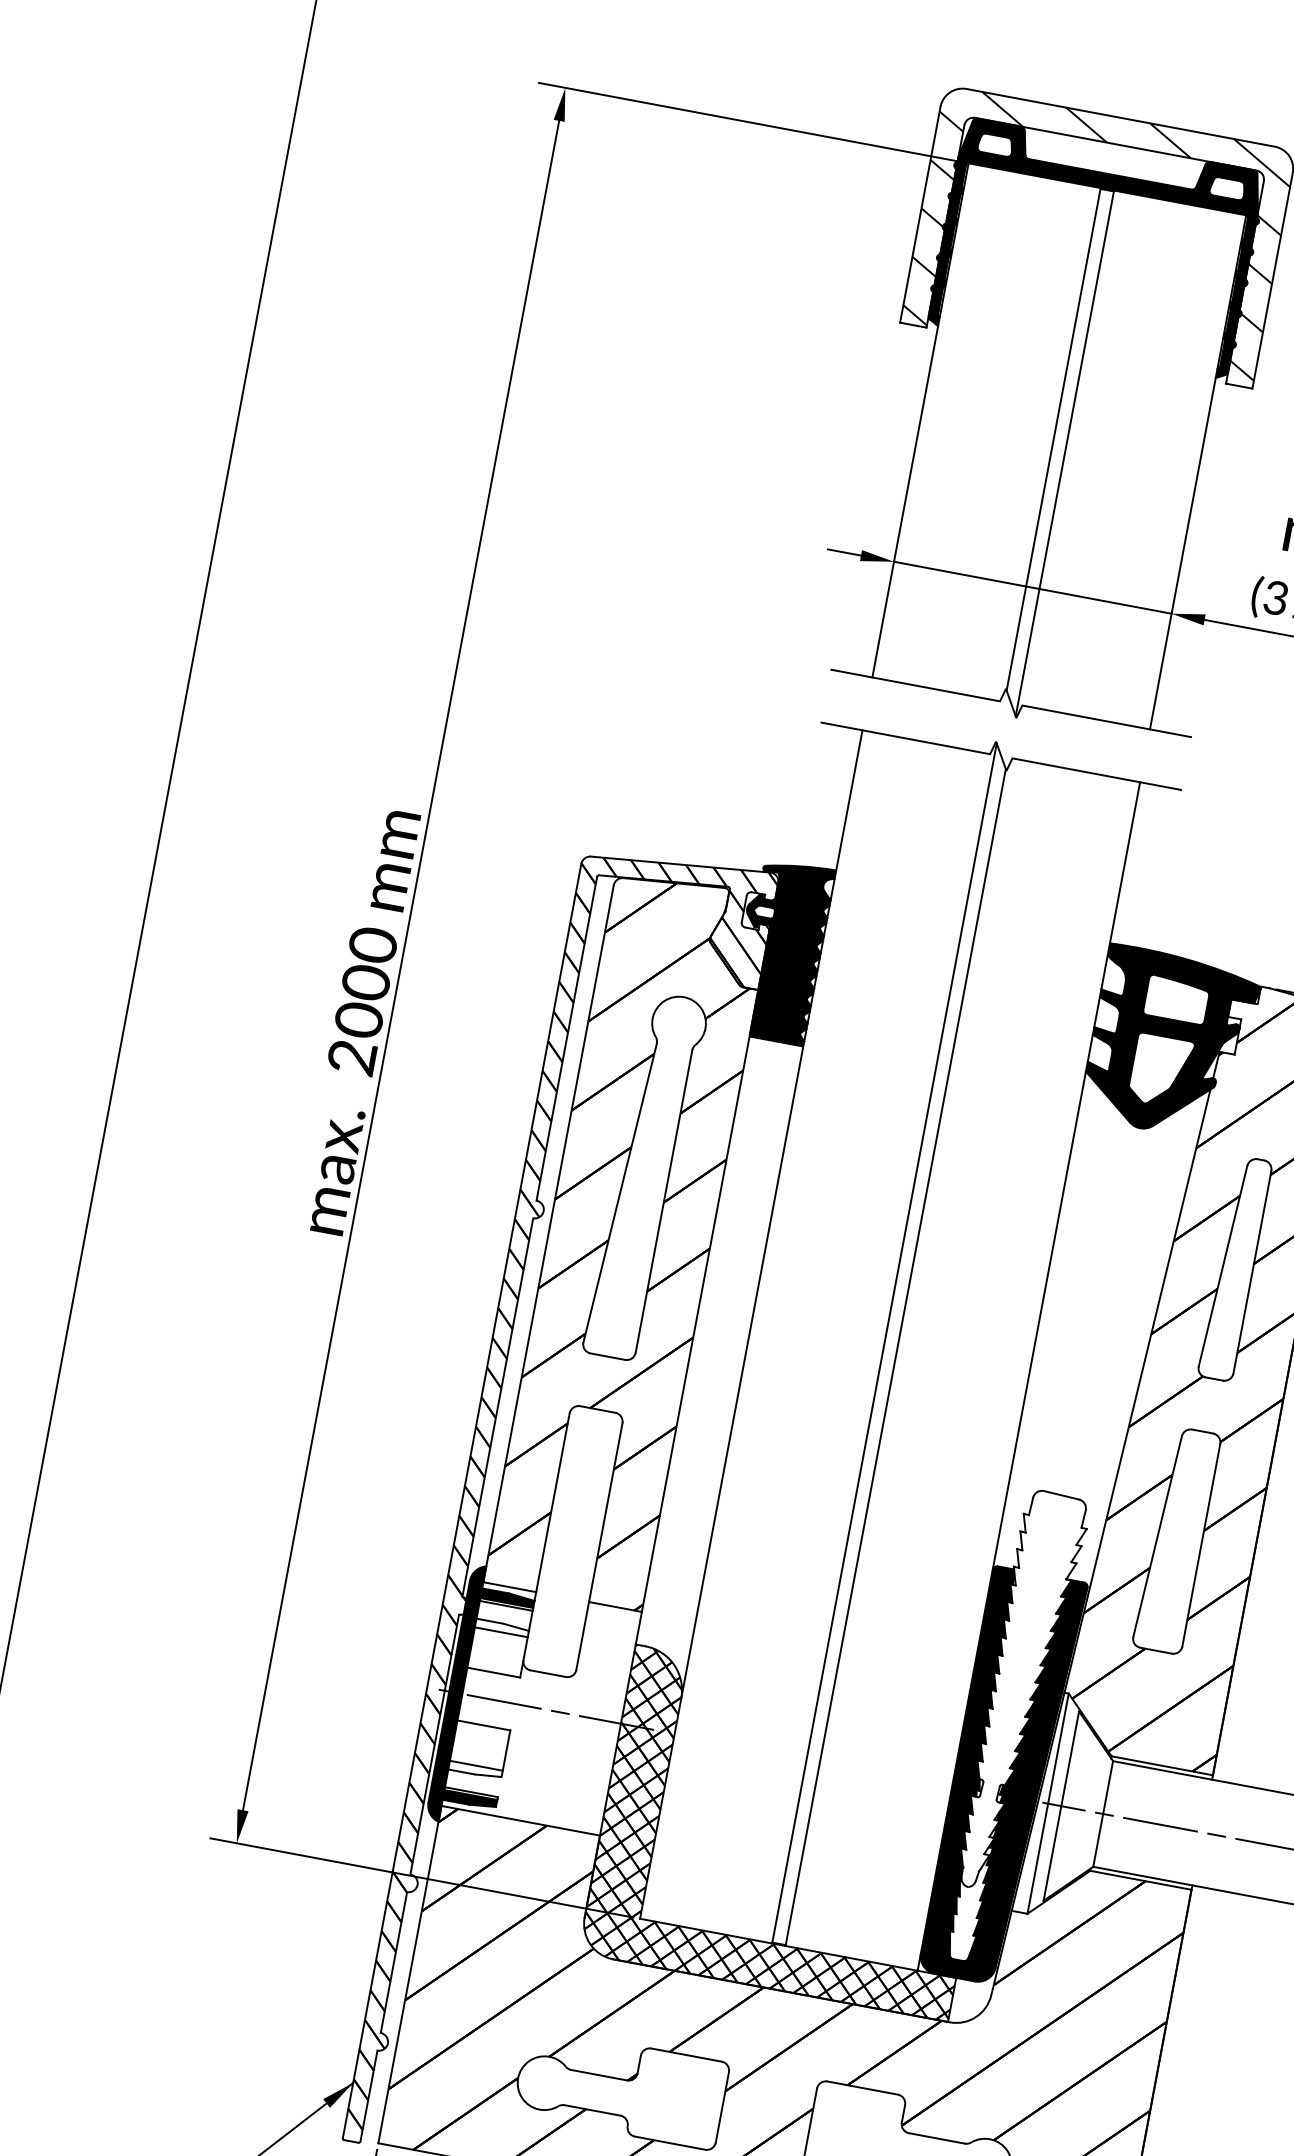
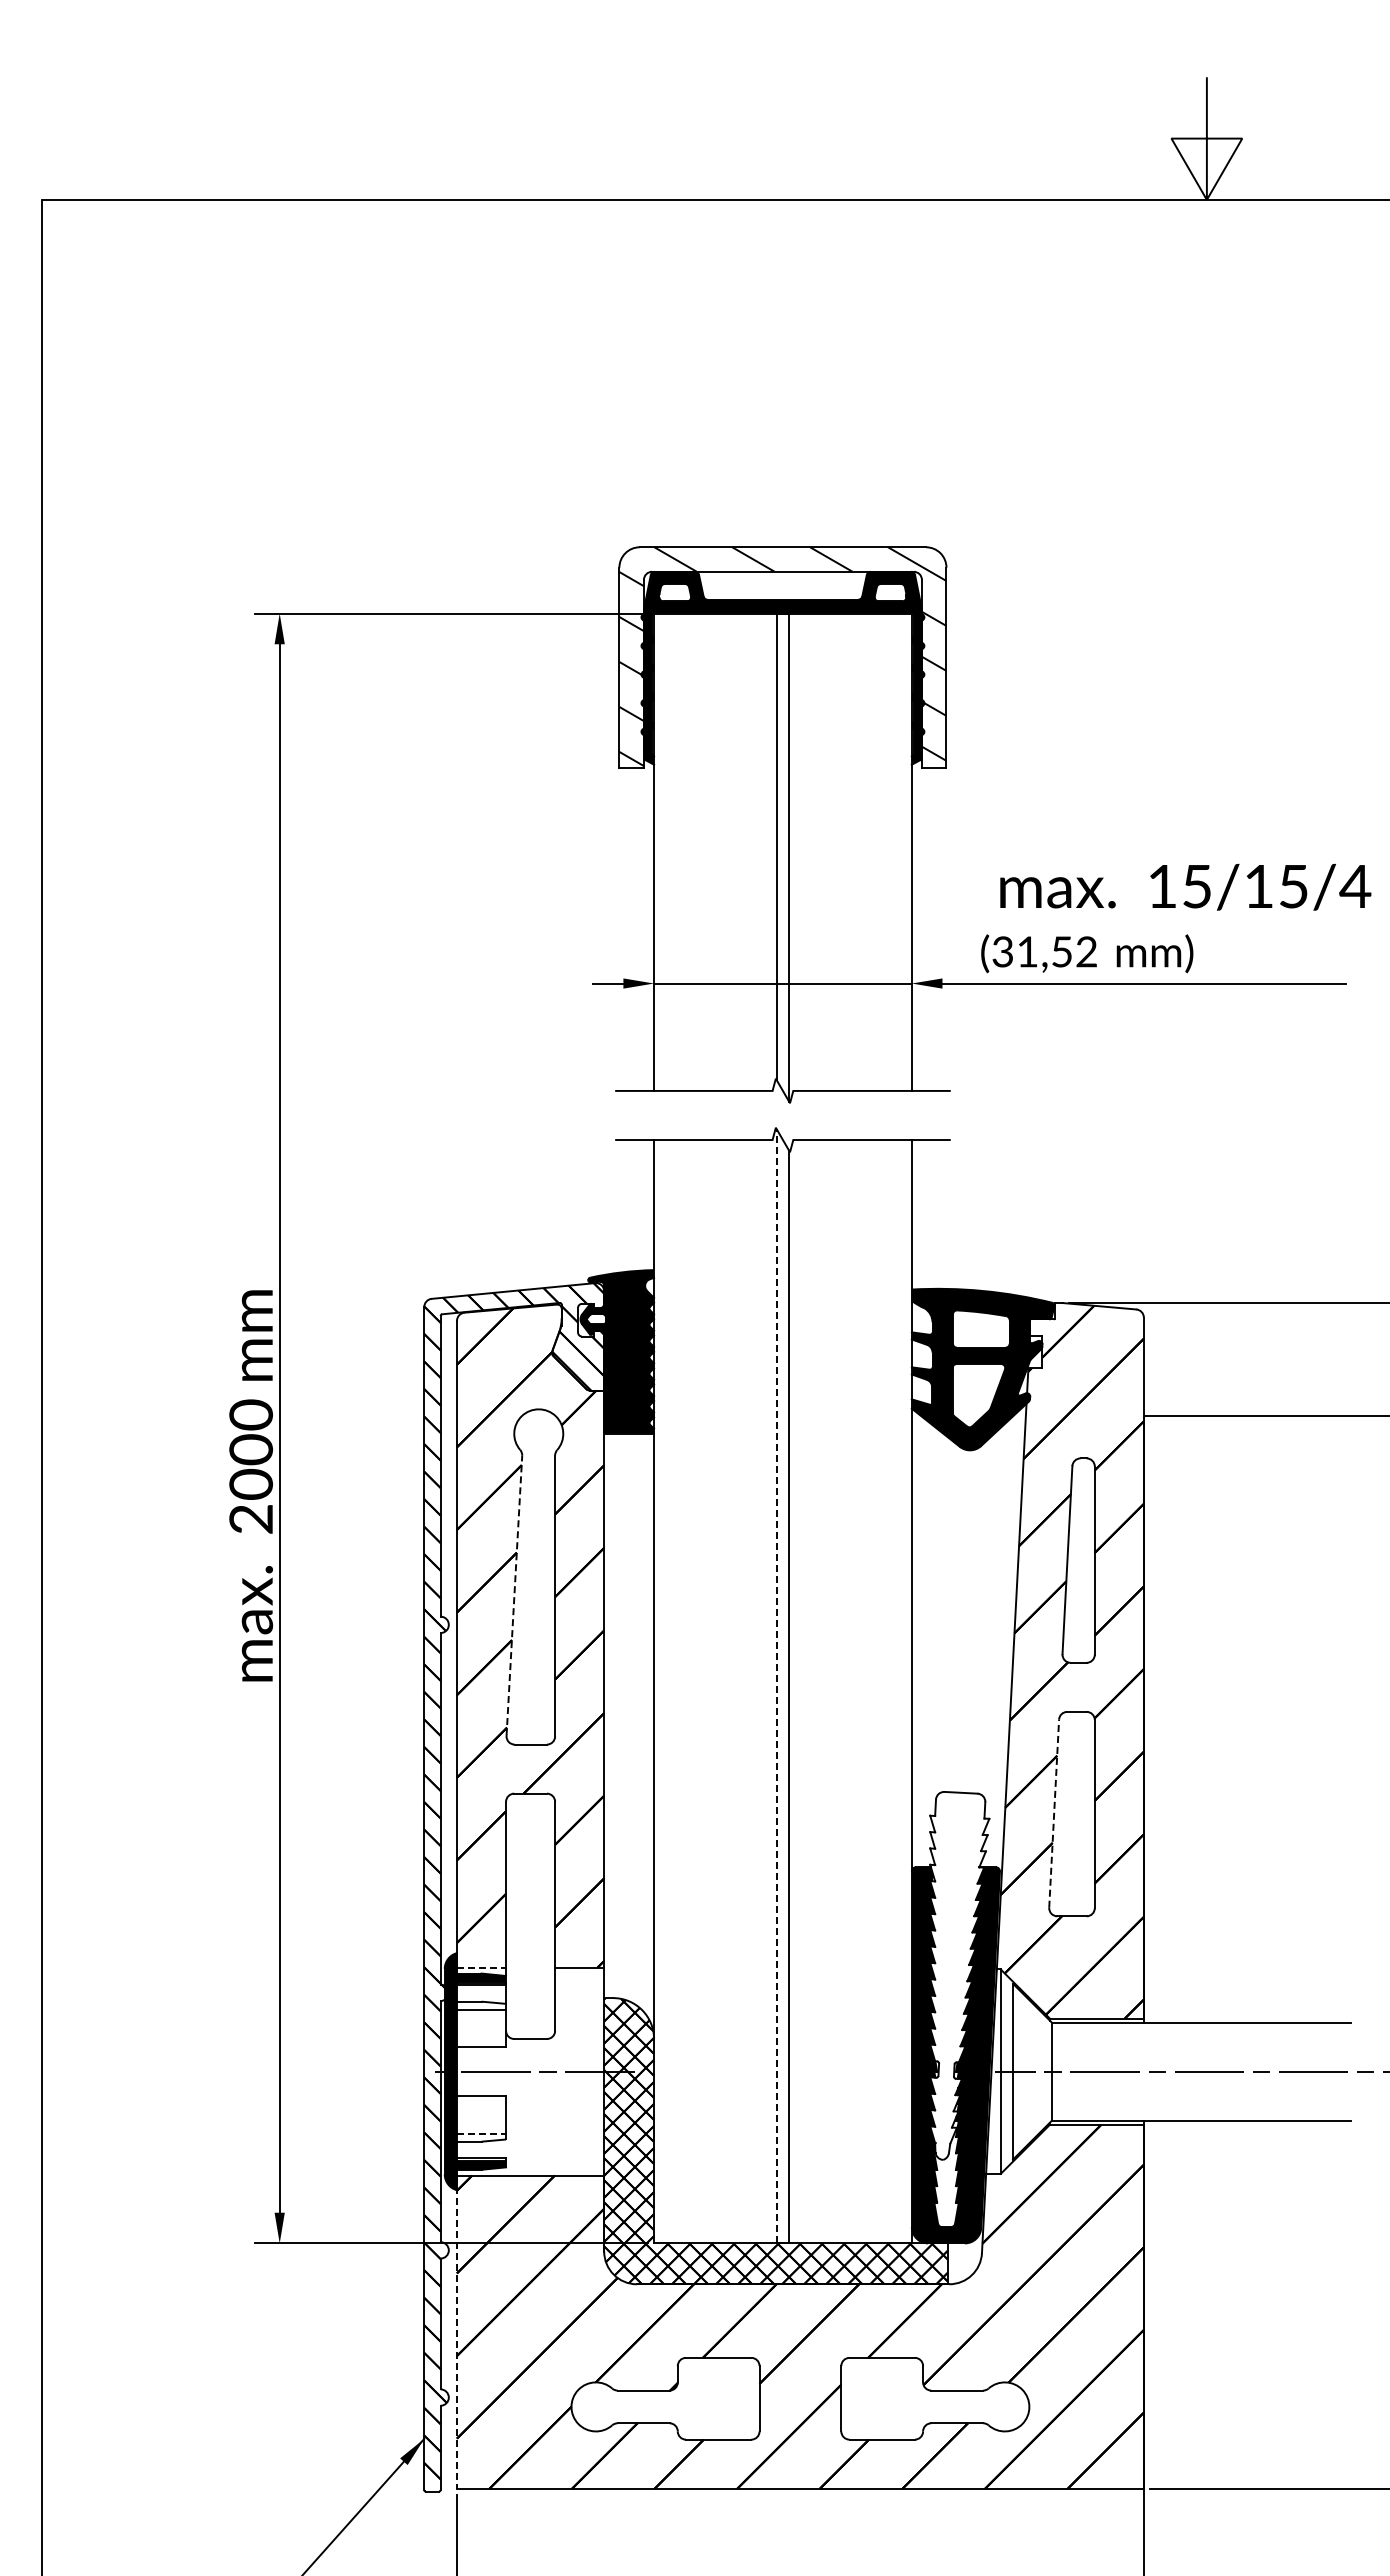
line: (620, 1192) -> (514, 1595), solid -> dashed
line: (884, 1342) -> (776, 1685), solid -> dashed
line: (1158, 1536) -> (1054, 1813), solid -> dashed
line: (509, 1586) -> (481, 1967), solid -> dashed
line: (476, 1765) -> (481, 2133), solid -> dashed
line: (410, 1975) -> (457, 2332), solid -> dashed

